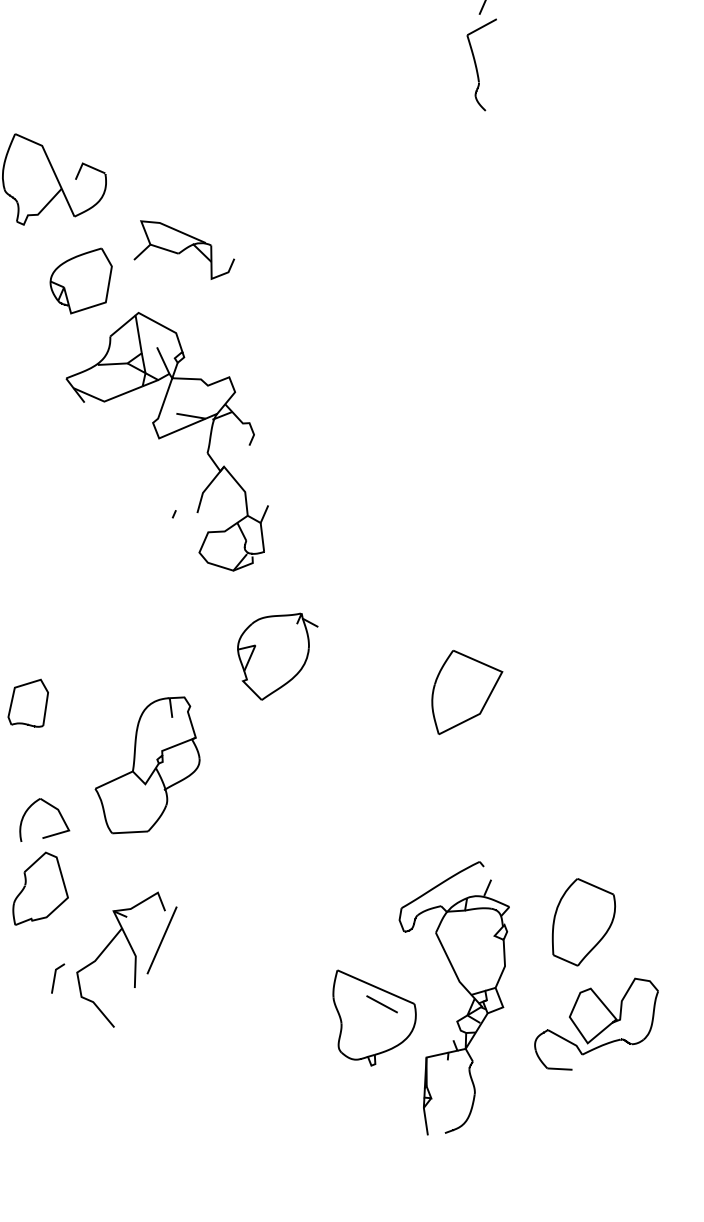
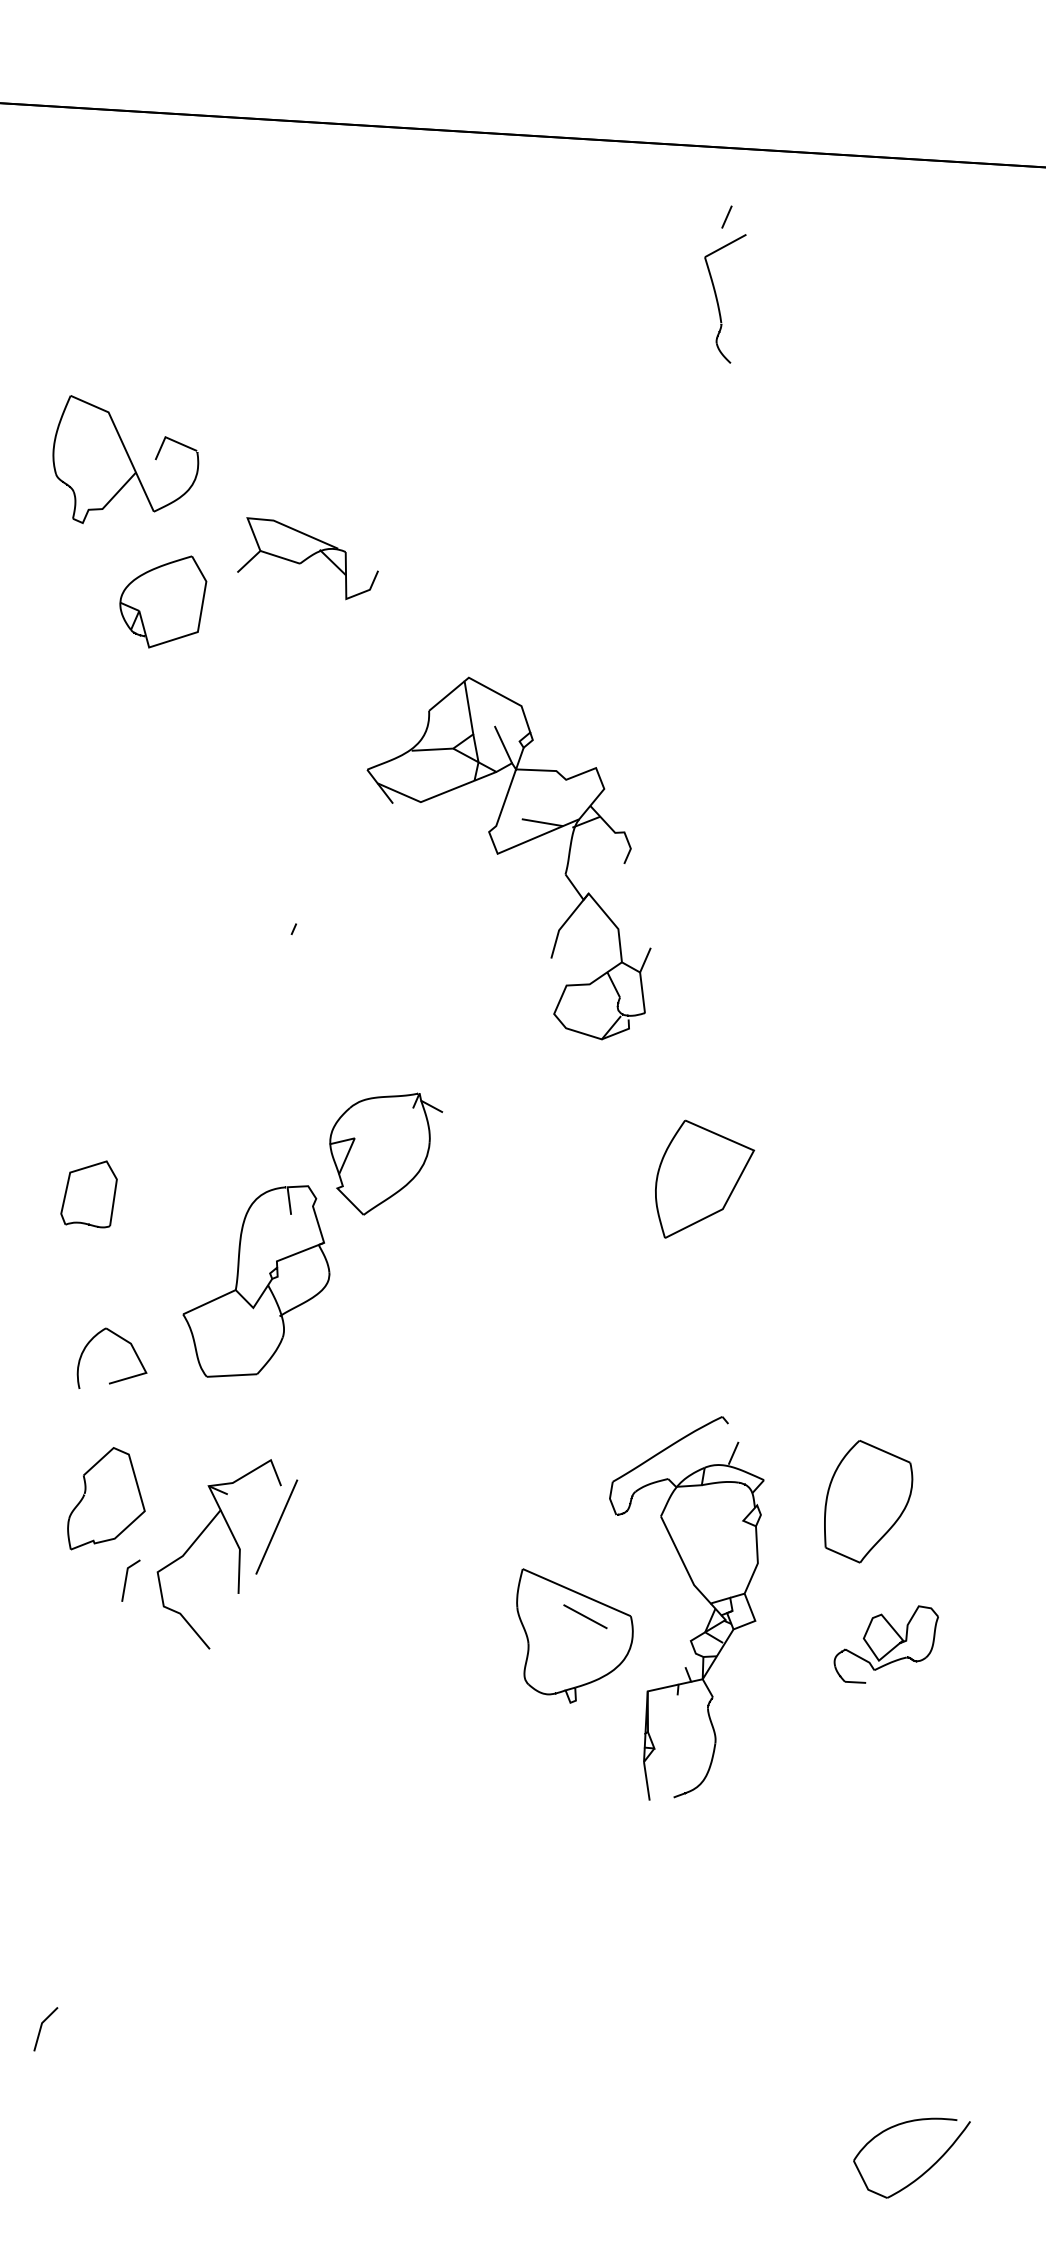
part: (165, 436) -> (506, 851), moved
part: (278, 656) -> (386, 1153), moved
part: (40, 888) -> (106, 1498), moved
part: (596, 1024) -> (886, 1644), size x0.6

